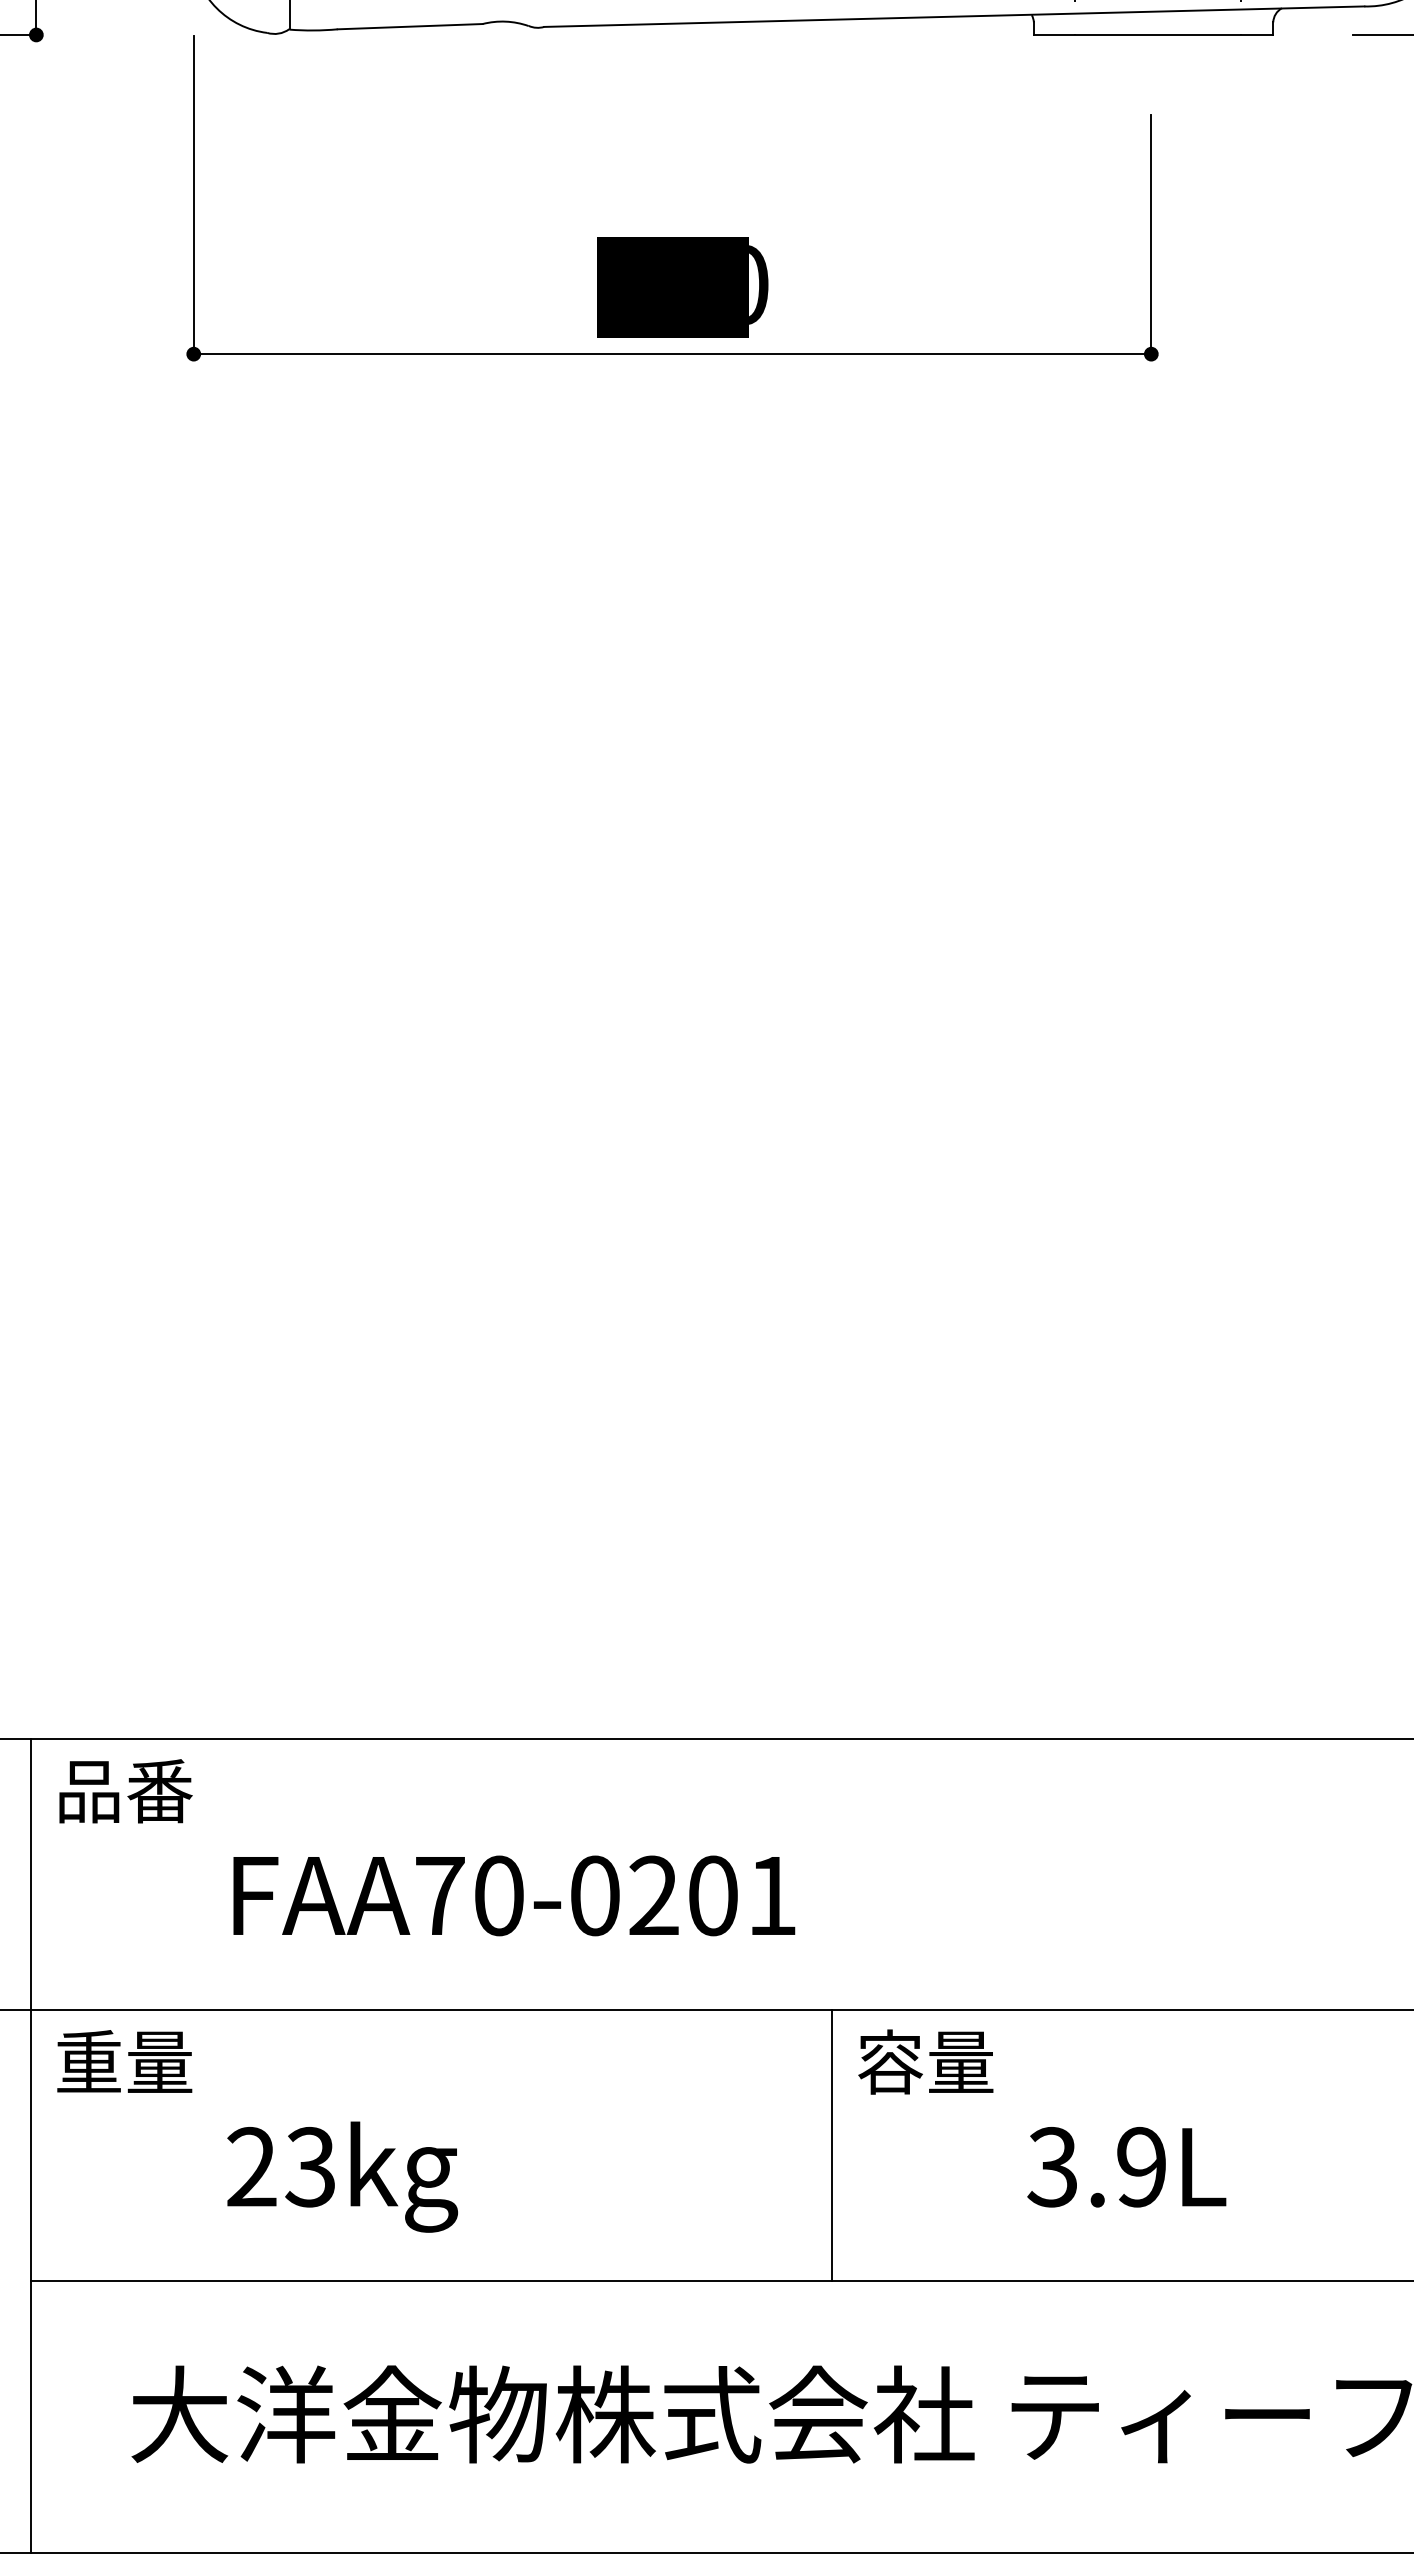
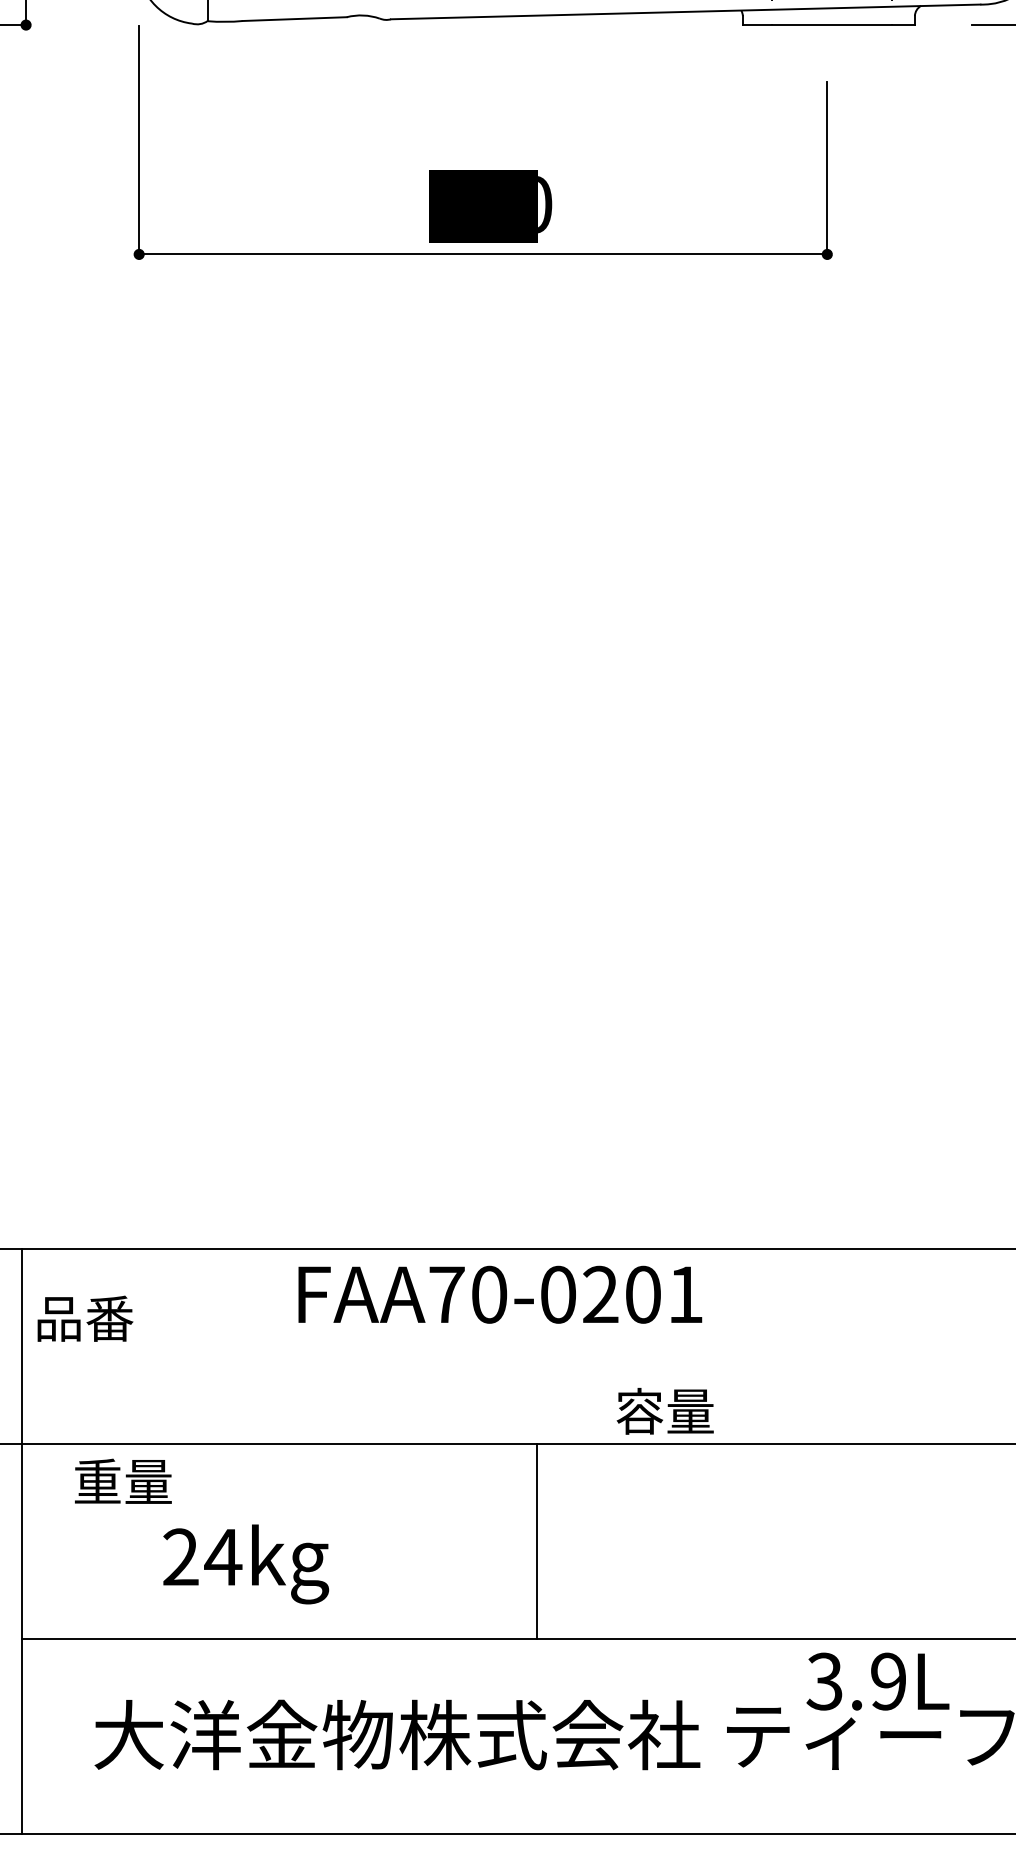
text: (125, 1791) -> (85, 1318), moved
text: (514, 1895) -> (500, 1294), moved
text: (124, 2061) -> (123, 1481), moved
text: (925, 2061) -> (665, 1410), moved
line: (832, 2145) -> (537, 1541), moved
text: (310, 2166) -> (223, 1556), 23kg -> 24kg
text: (1126, 2167) -> (877, 1681), moved

